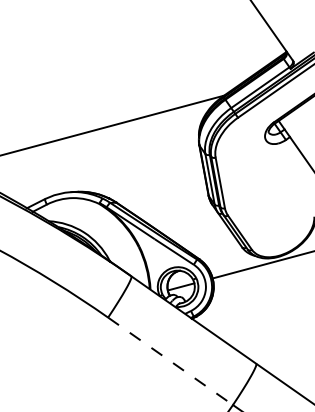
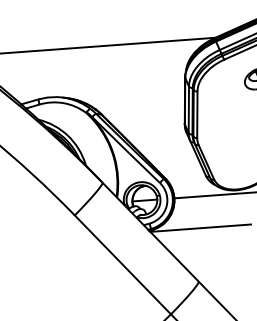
line: (247, 304) -> (200, 227), added
line: (170, 361) -> (122, 265), dashed -> solid

